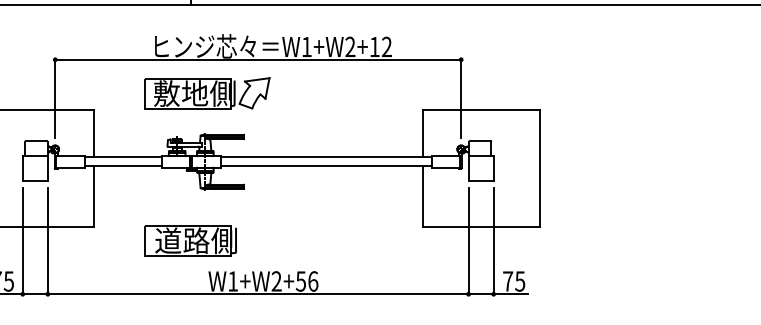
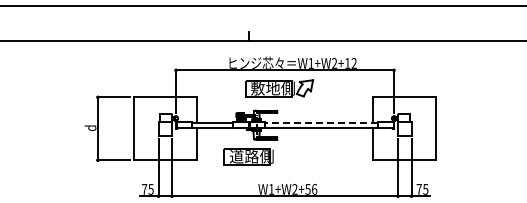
part: (206, 93) -> (279, 88), moved
line: (326, 156) -> (321, 122), solid -> dashed
part: (190, 240) -> (248, 156), moved

